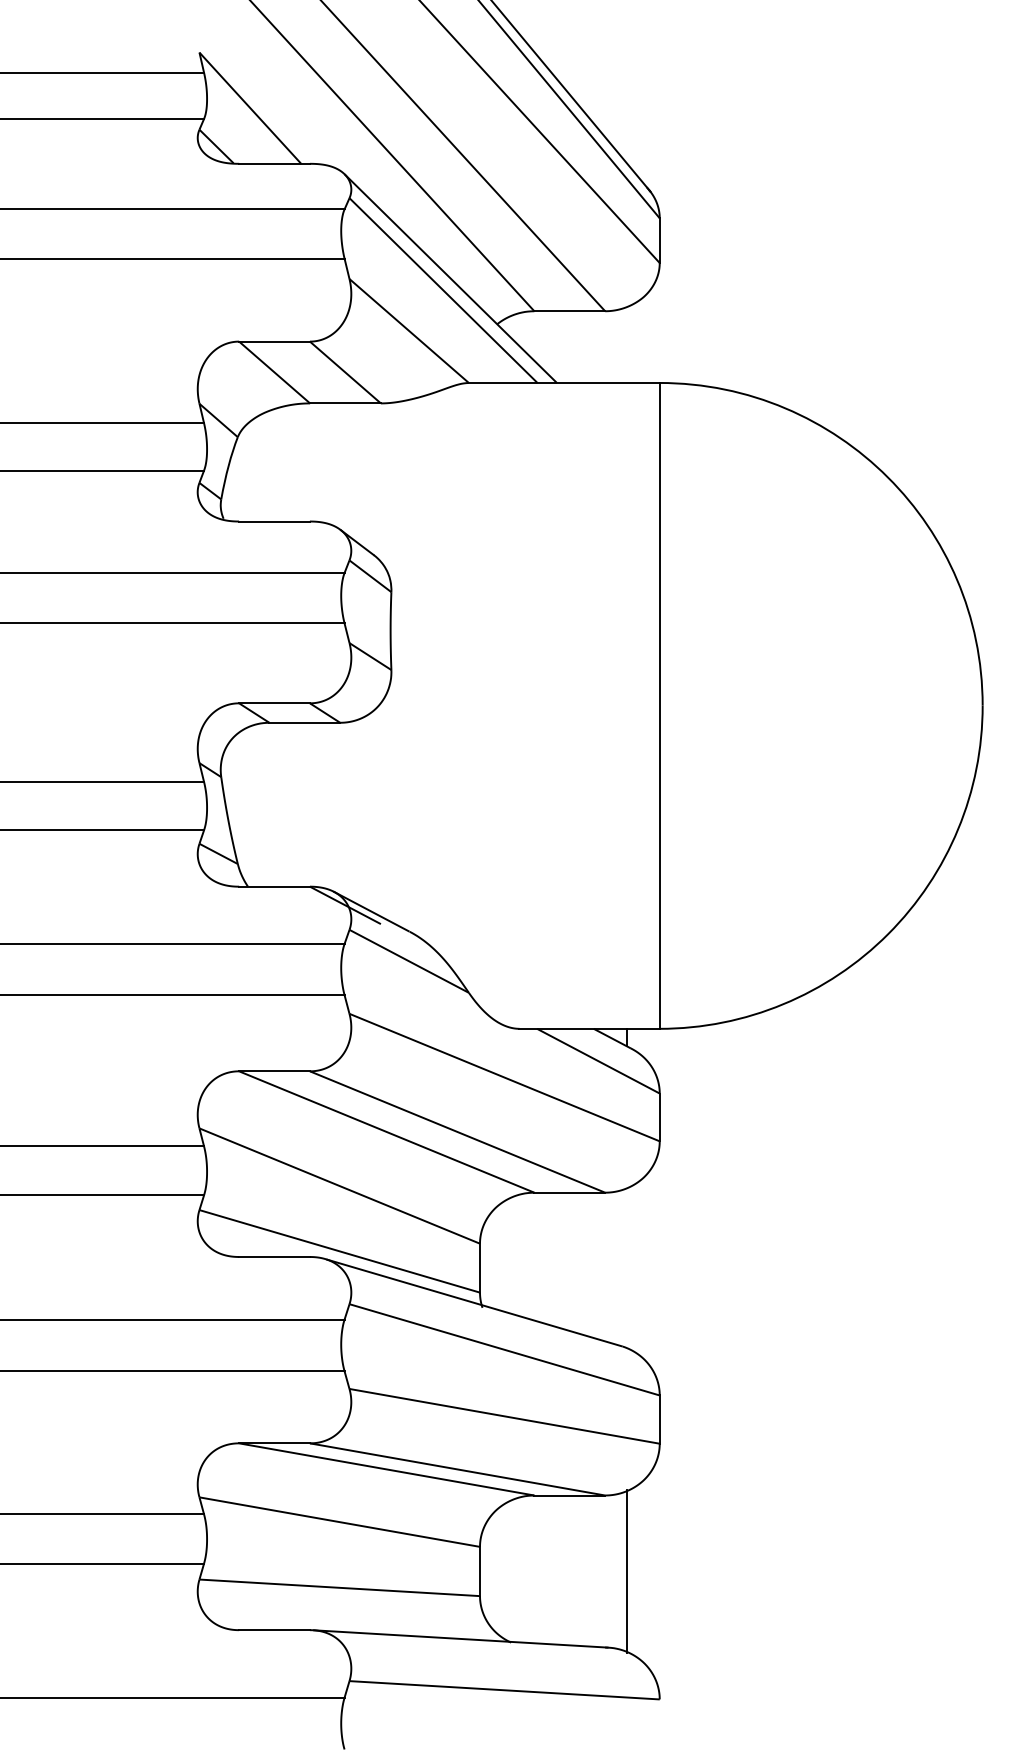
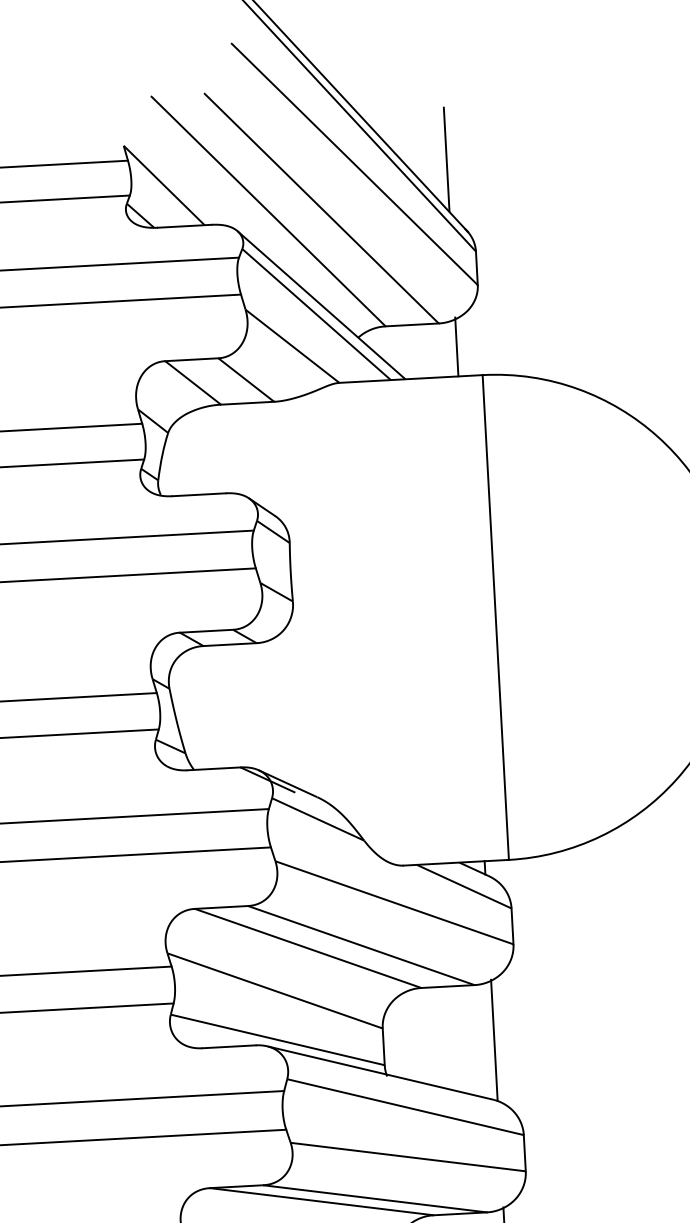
line: (627, 93) -> (446, 159), added
line: (627, 343) -> (456, 346), added
line: (627, 1267) -> (494, 1040), added

